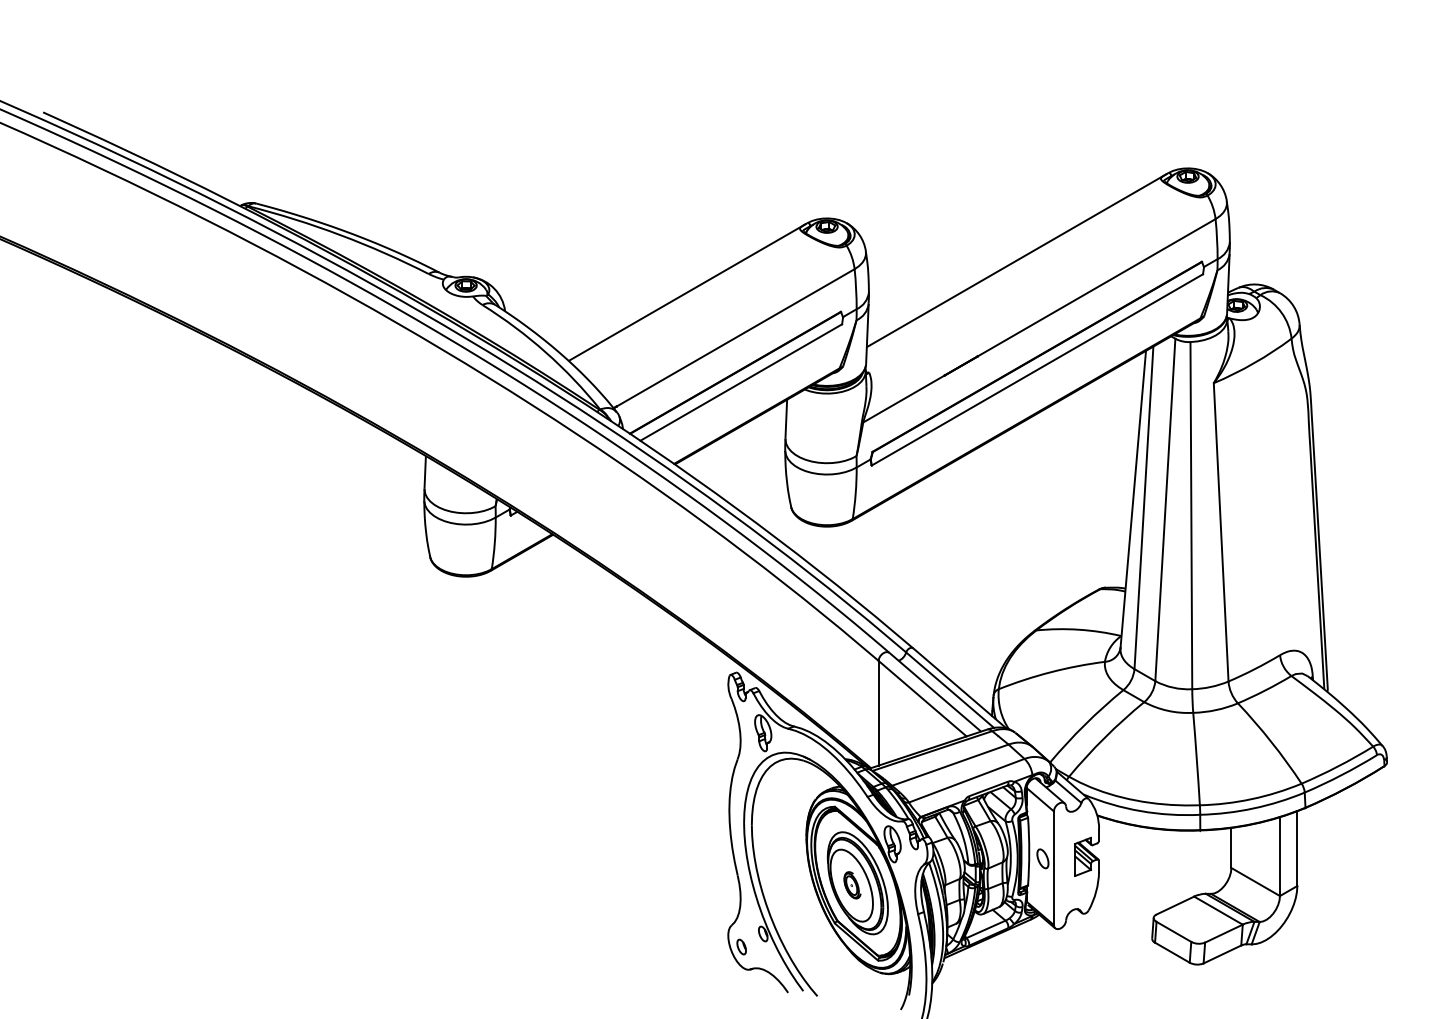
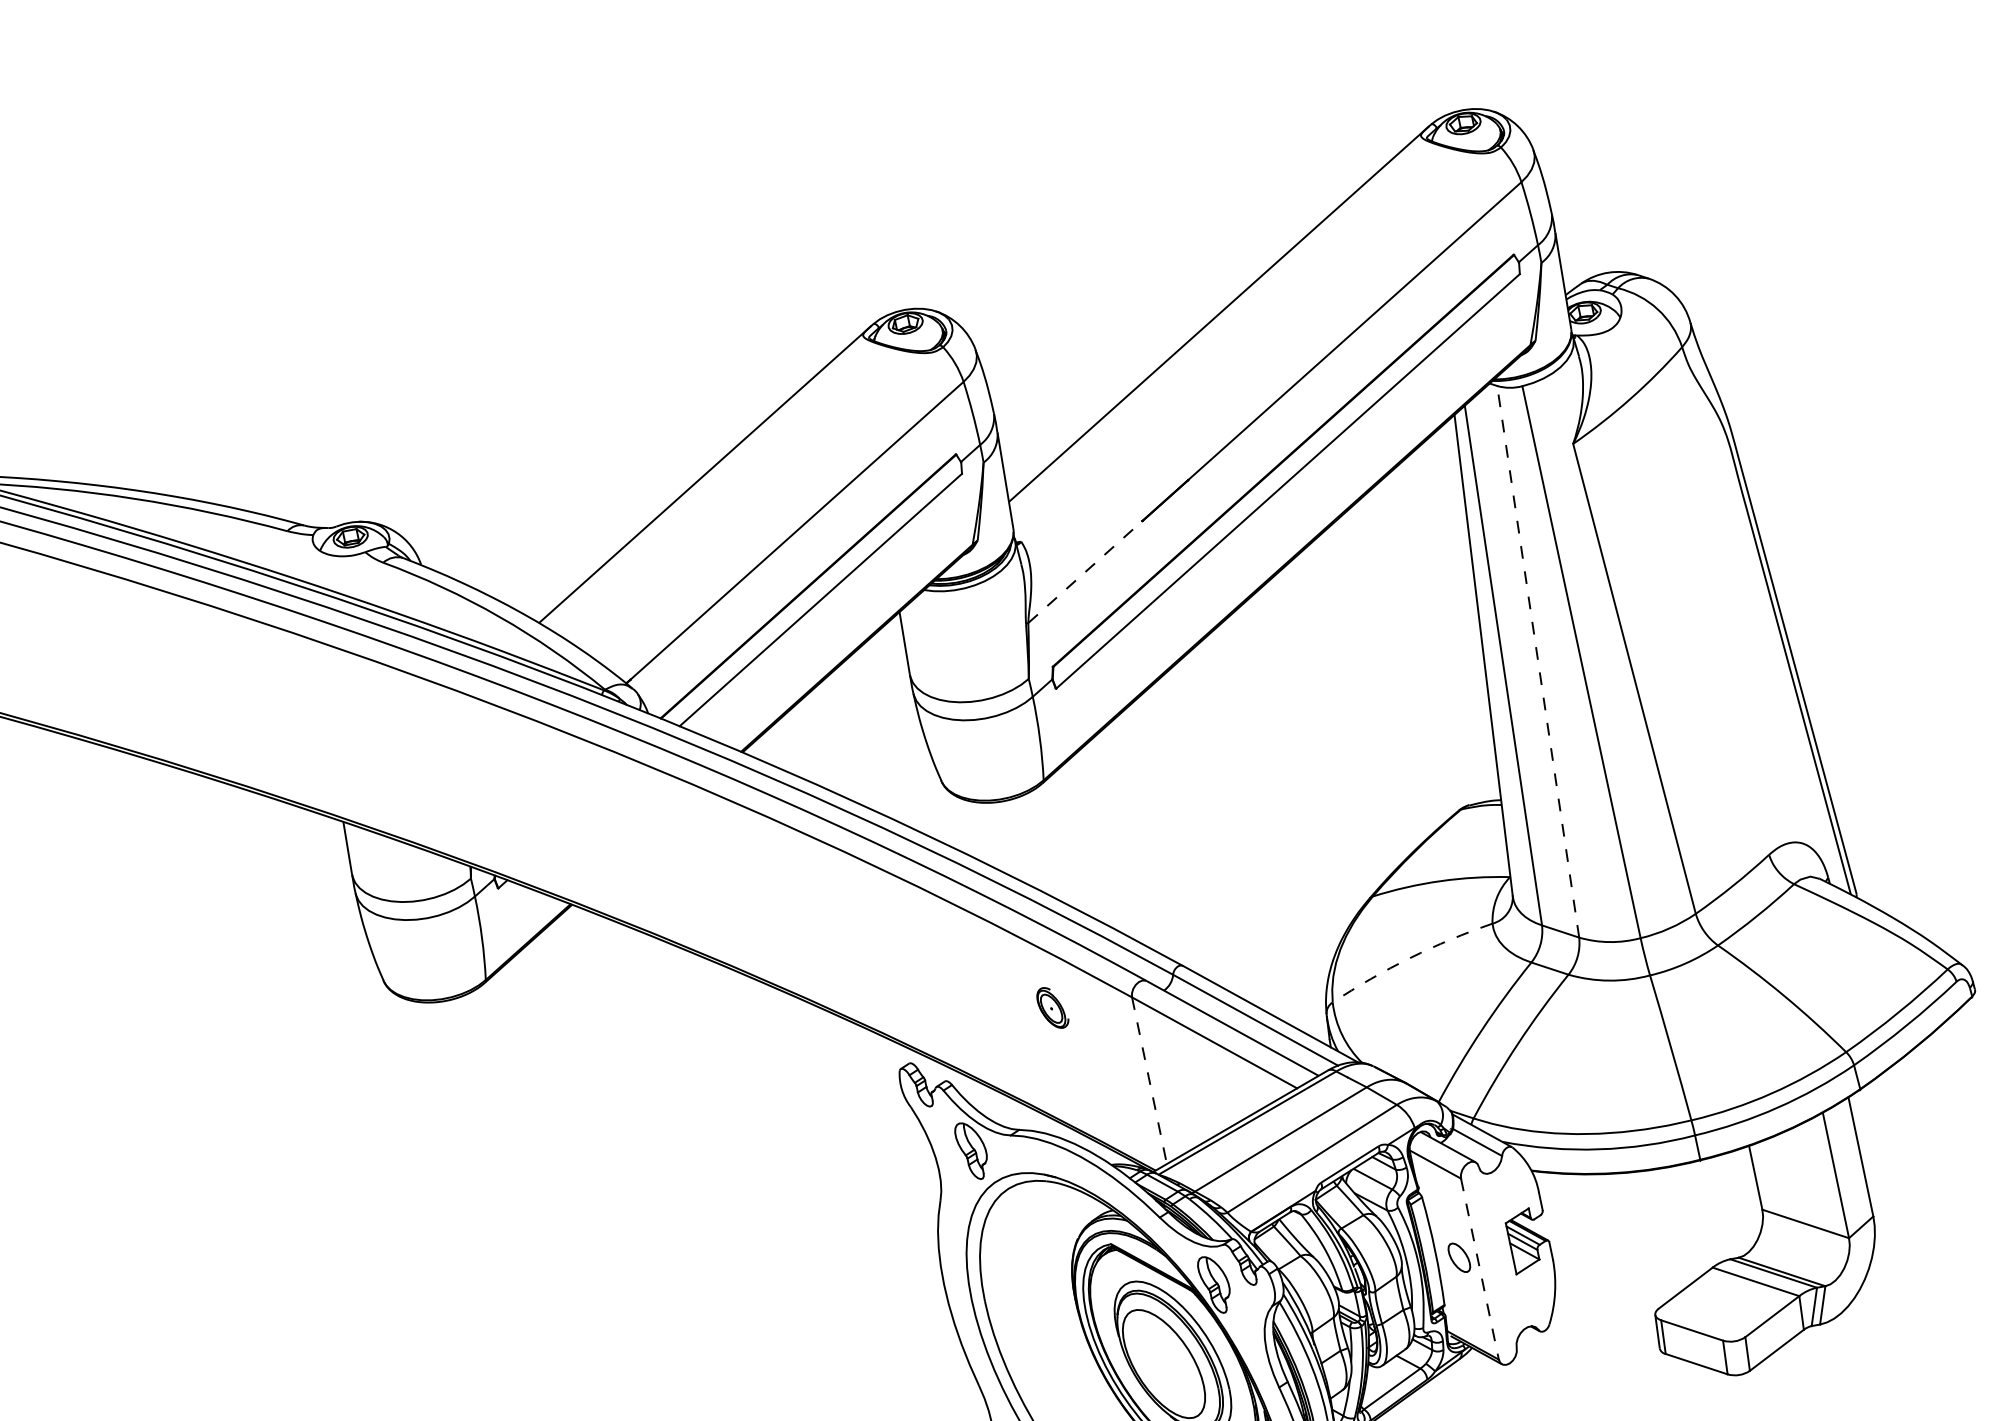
line: (904, 398) -> (1085, 571), solid -> dashed
line: (1165, 509) -> (1538, 661), solid -> dashed
arc: (1051, 672) -> (1411, 958), solid -> dashed
line: (878, 713) -> (1149, 1081), solid -> dashed
line: (1053, 868) -> (1479, 1269), solid -> dashed
part: (852, 885) -> (1052, 1008), moved

